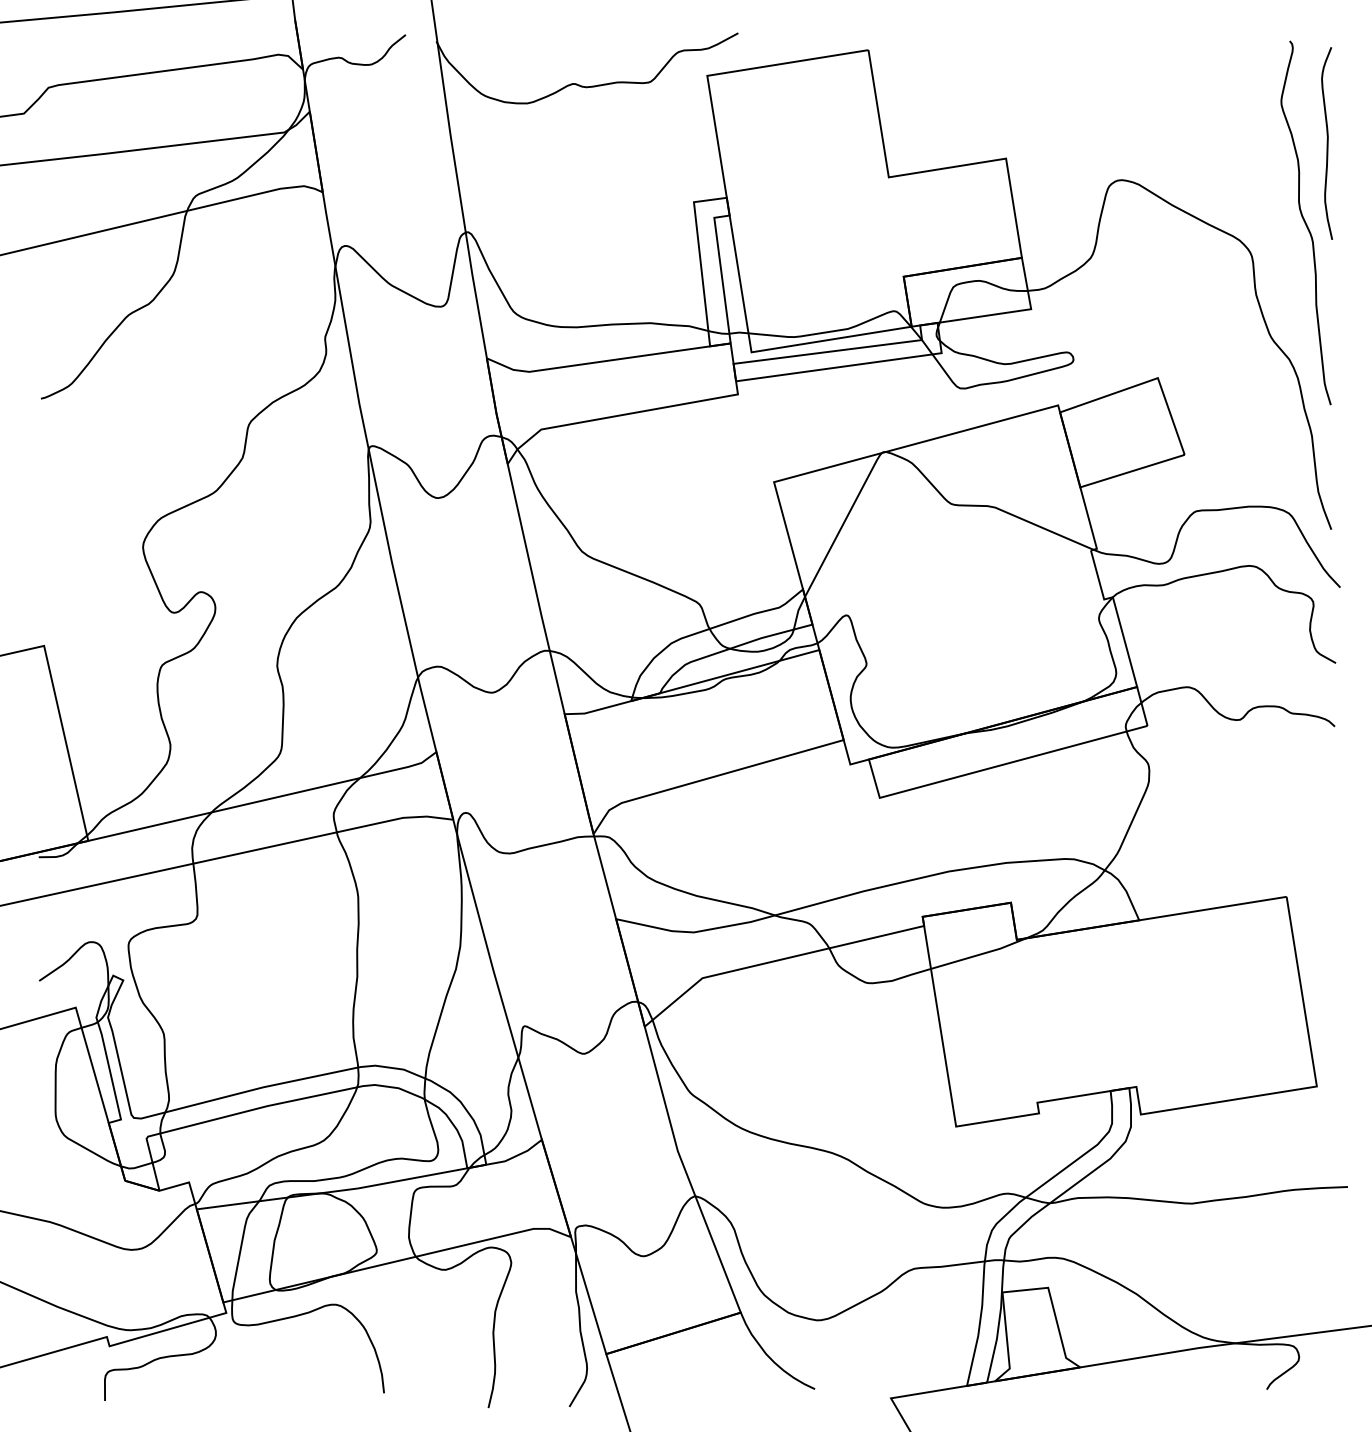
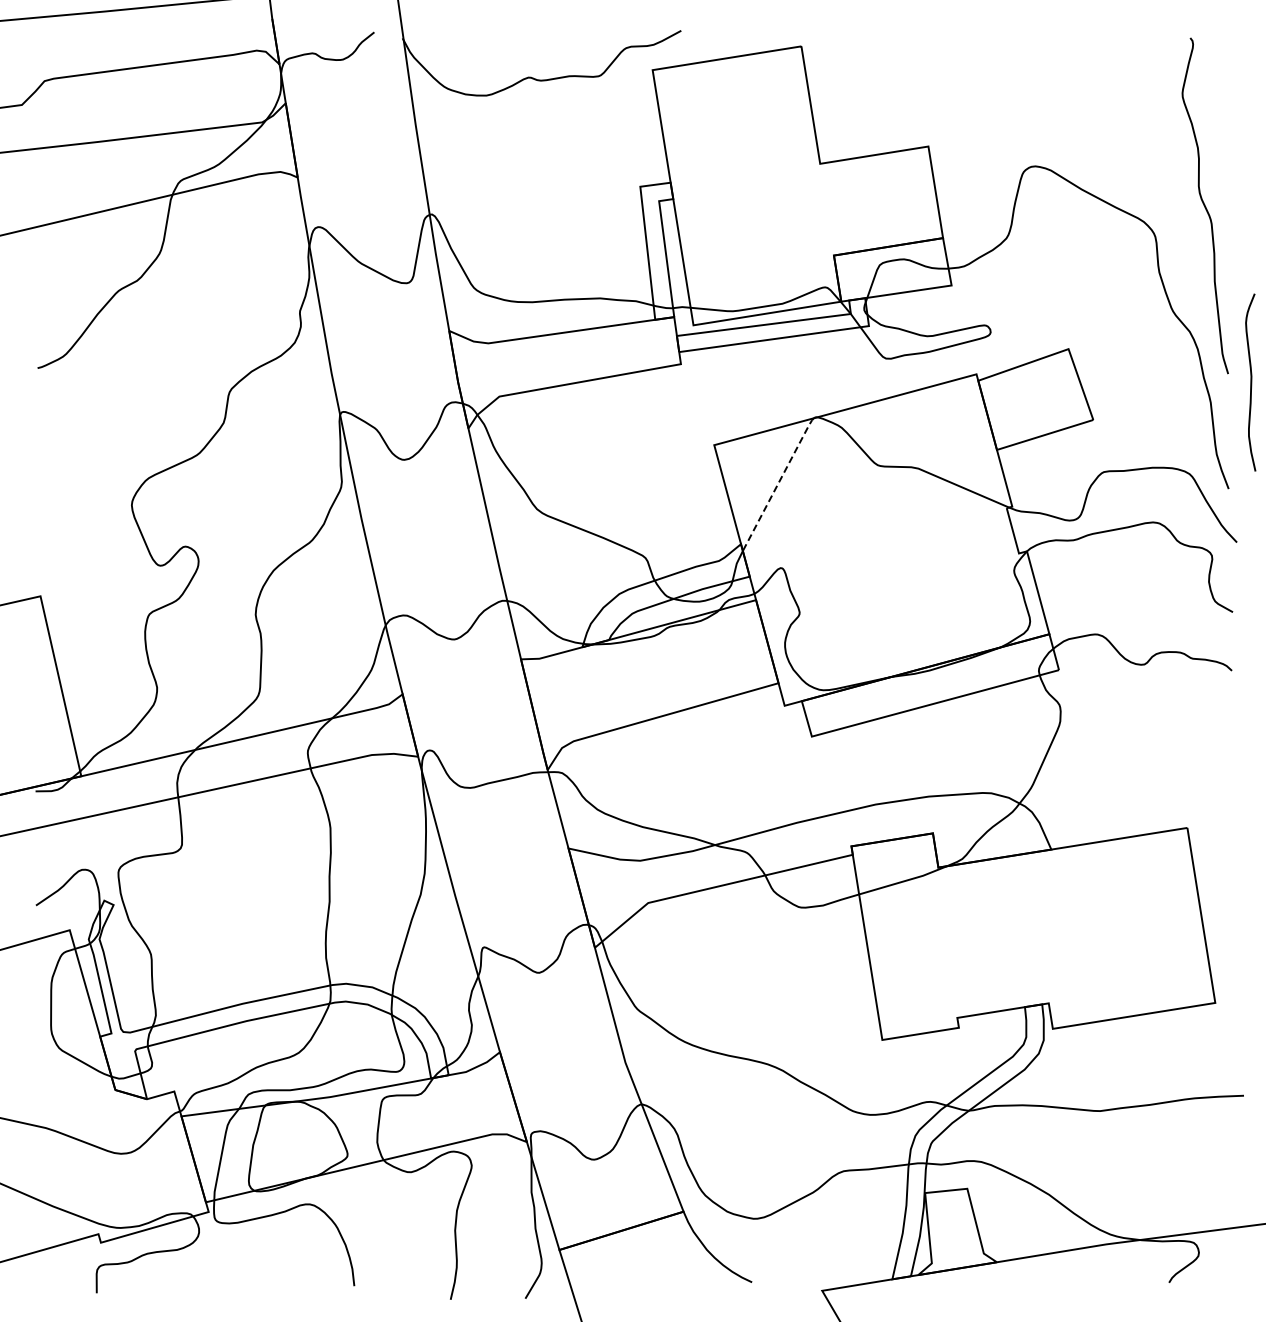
curve: (1326, 143) -> (1250, 382), moved
line: (843, 523) -> (778, 483), solid -> dashed

